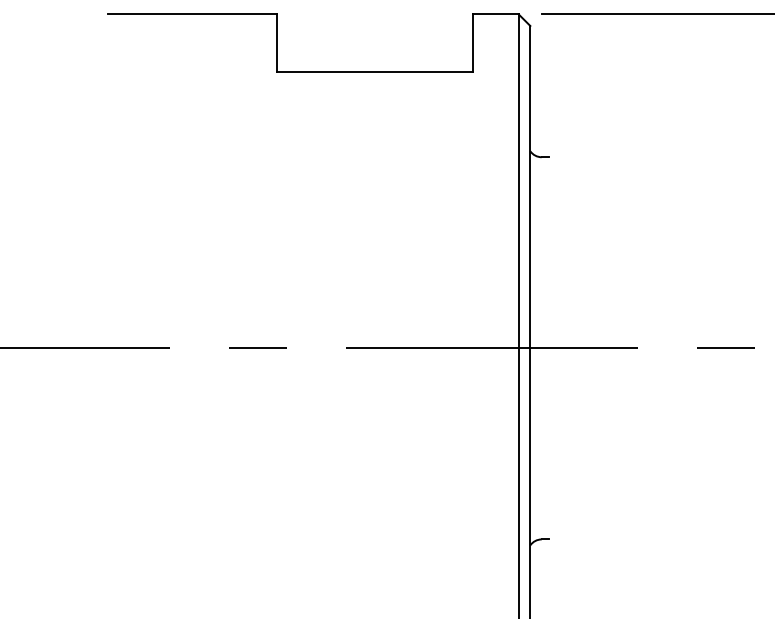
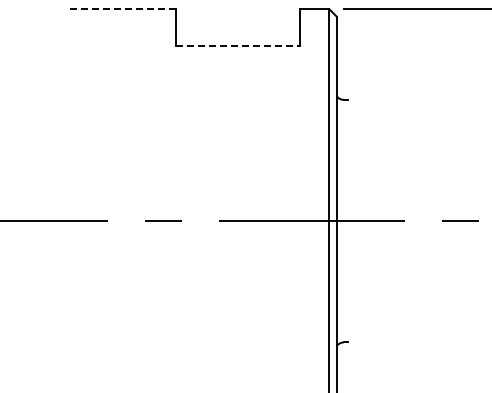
line: (192, 14) -> (122, 9), solid -> dashed
line: (375, 71) -> (238, 45), solid -> dashed

